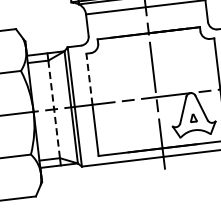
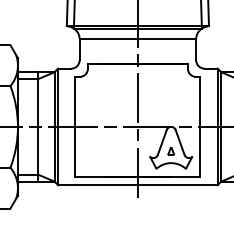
line: (89, 78) -> (75, 101), dashed -> solid
line: (54, 108) -> (38, 126), dashed -> solid

